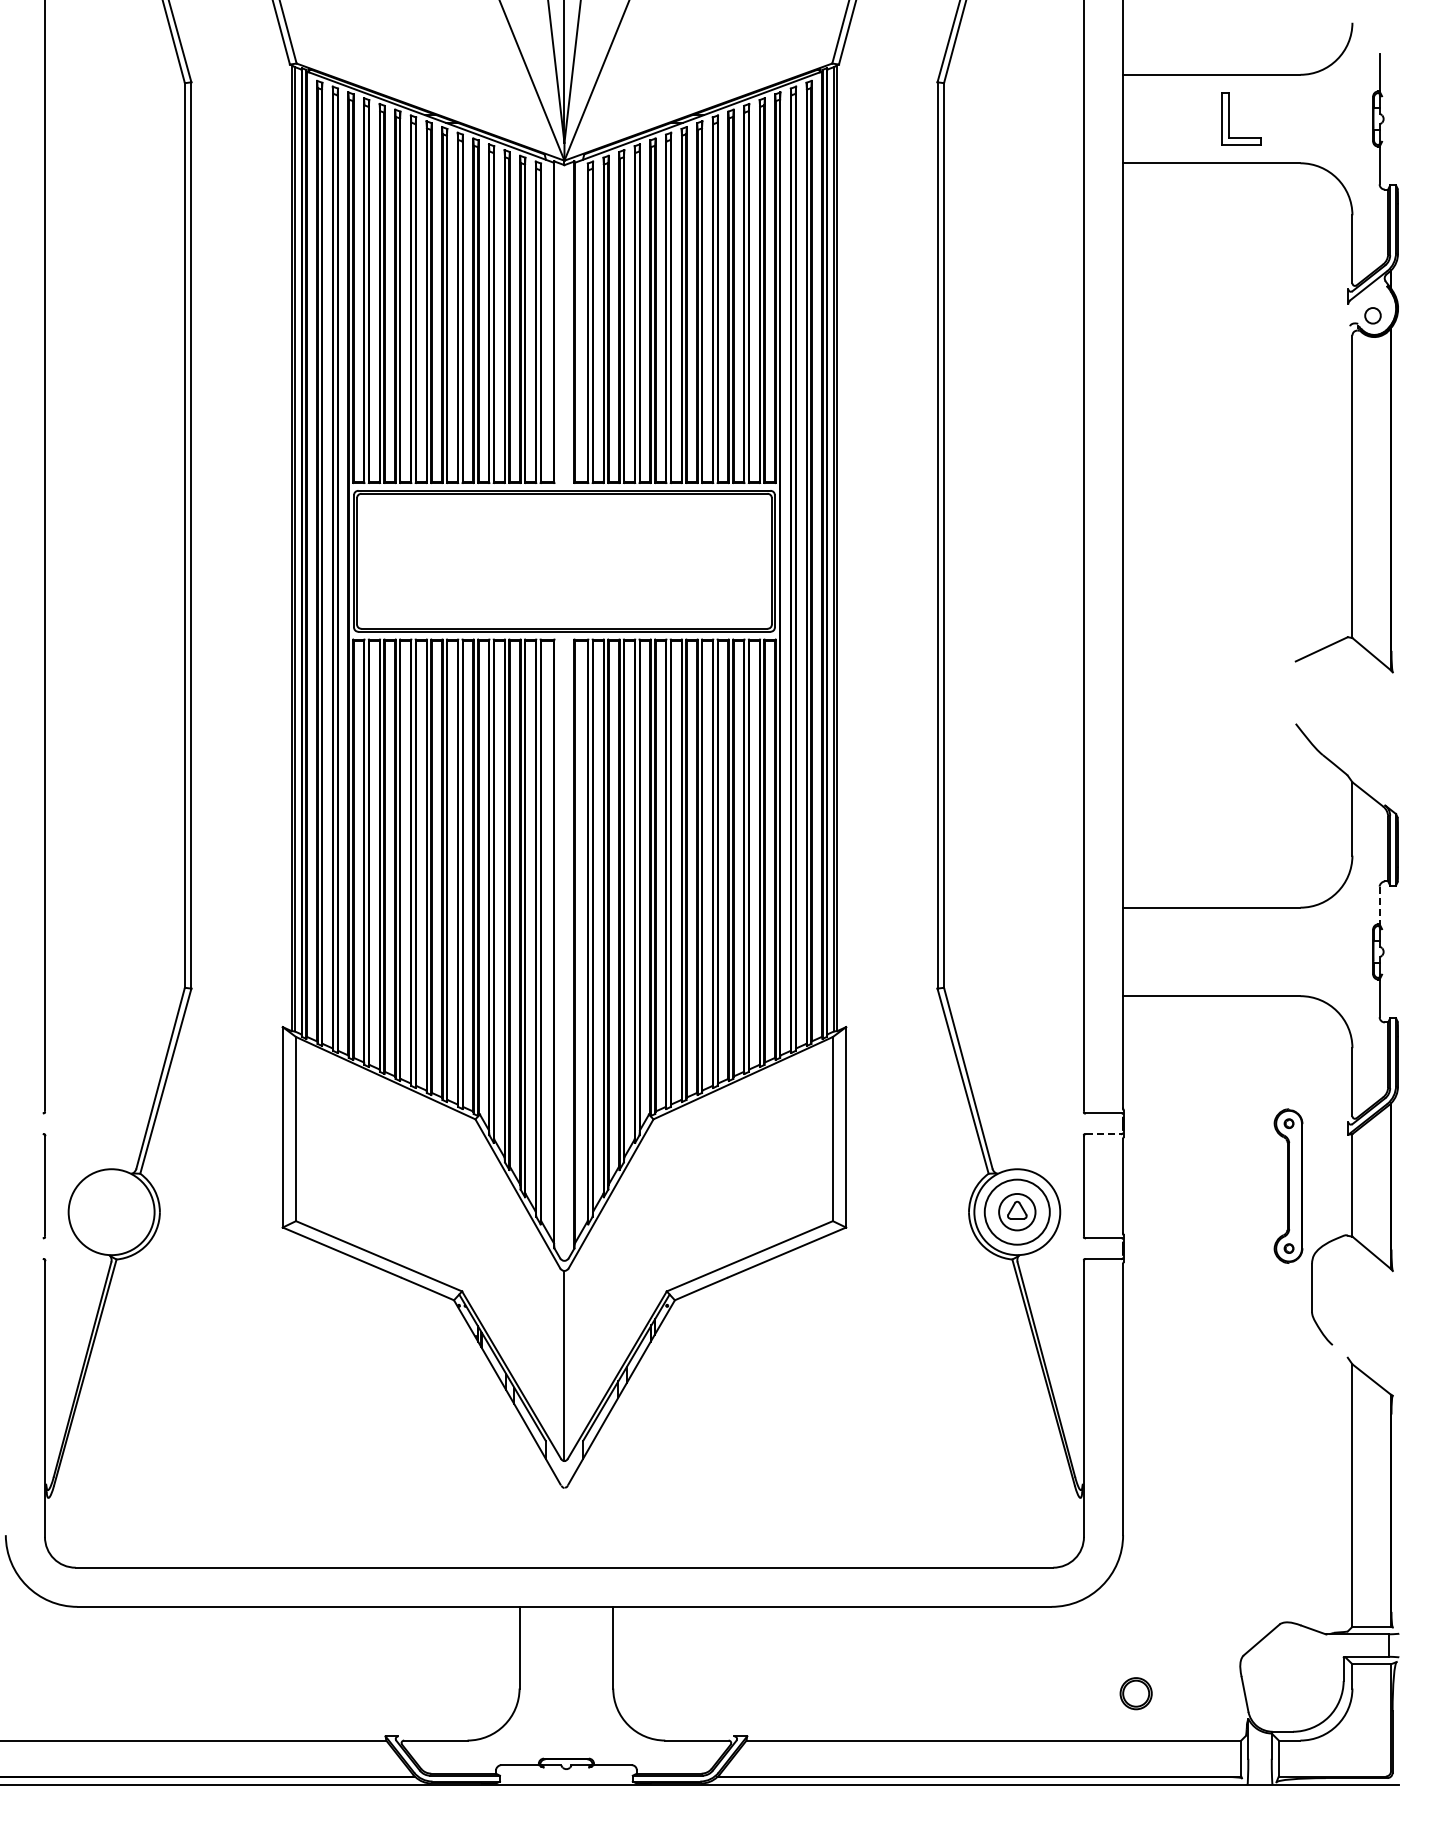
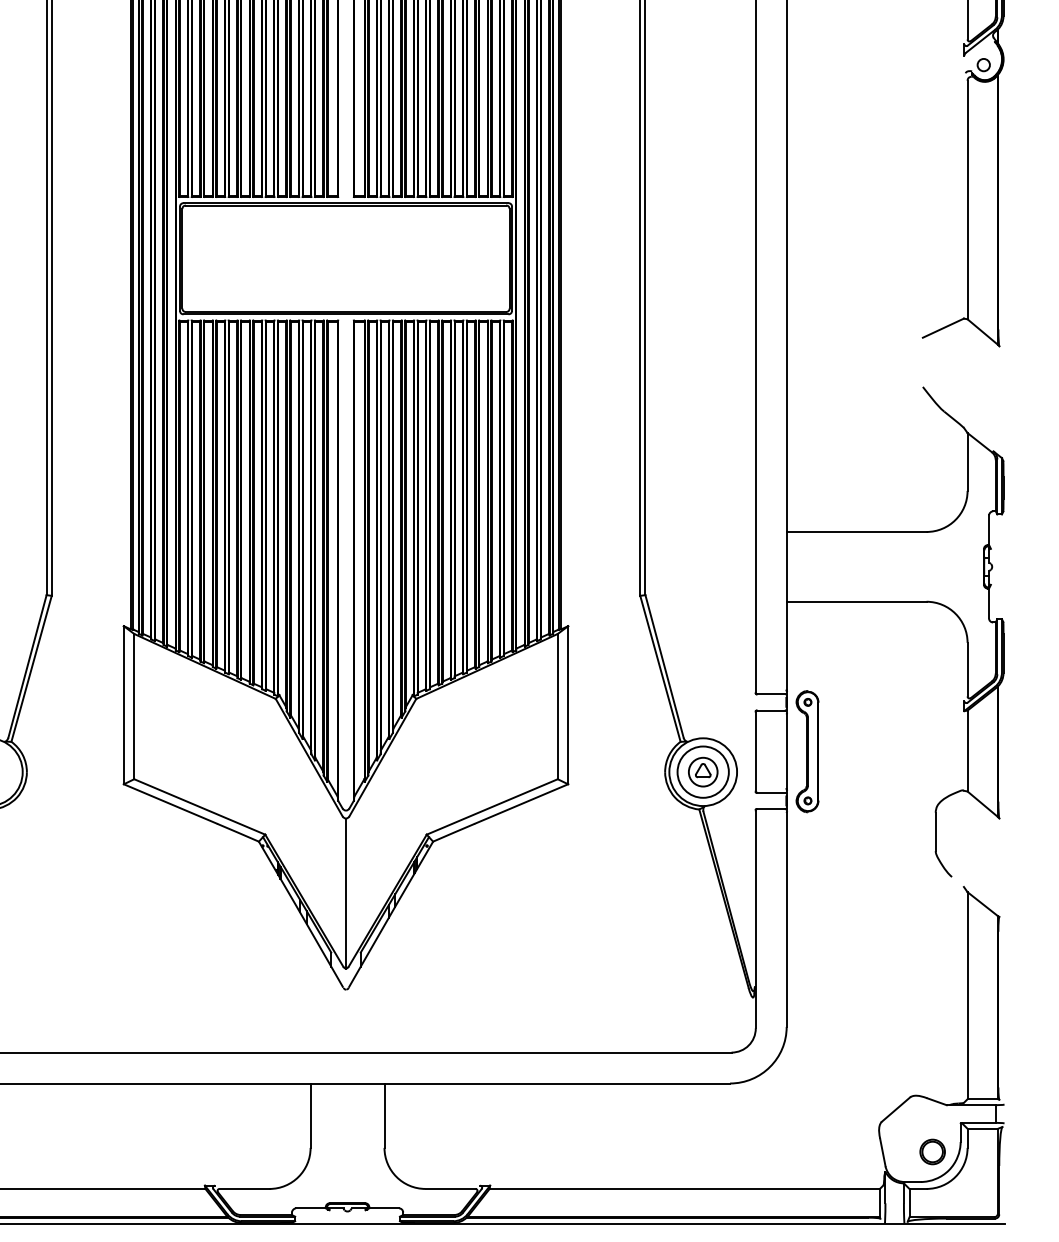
line: (1379, 905) -> (988, 530), dashed -> solid
line: (1104, 1134) -> (772, 710), dashed -> solid
part: (1288, 1185) -> (807, 751), moved
part: (1135, 1693) -> (932, 1151), moved

